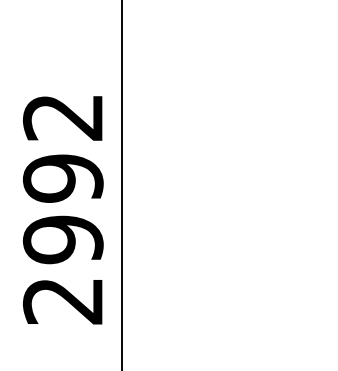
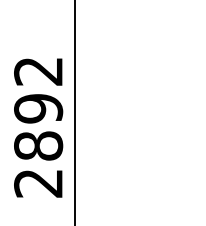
text: (63, 238) -> (38, 145), 2992 -> 2892

